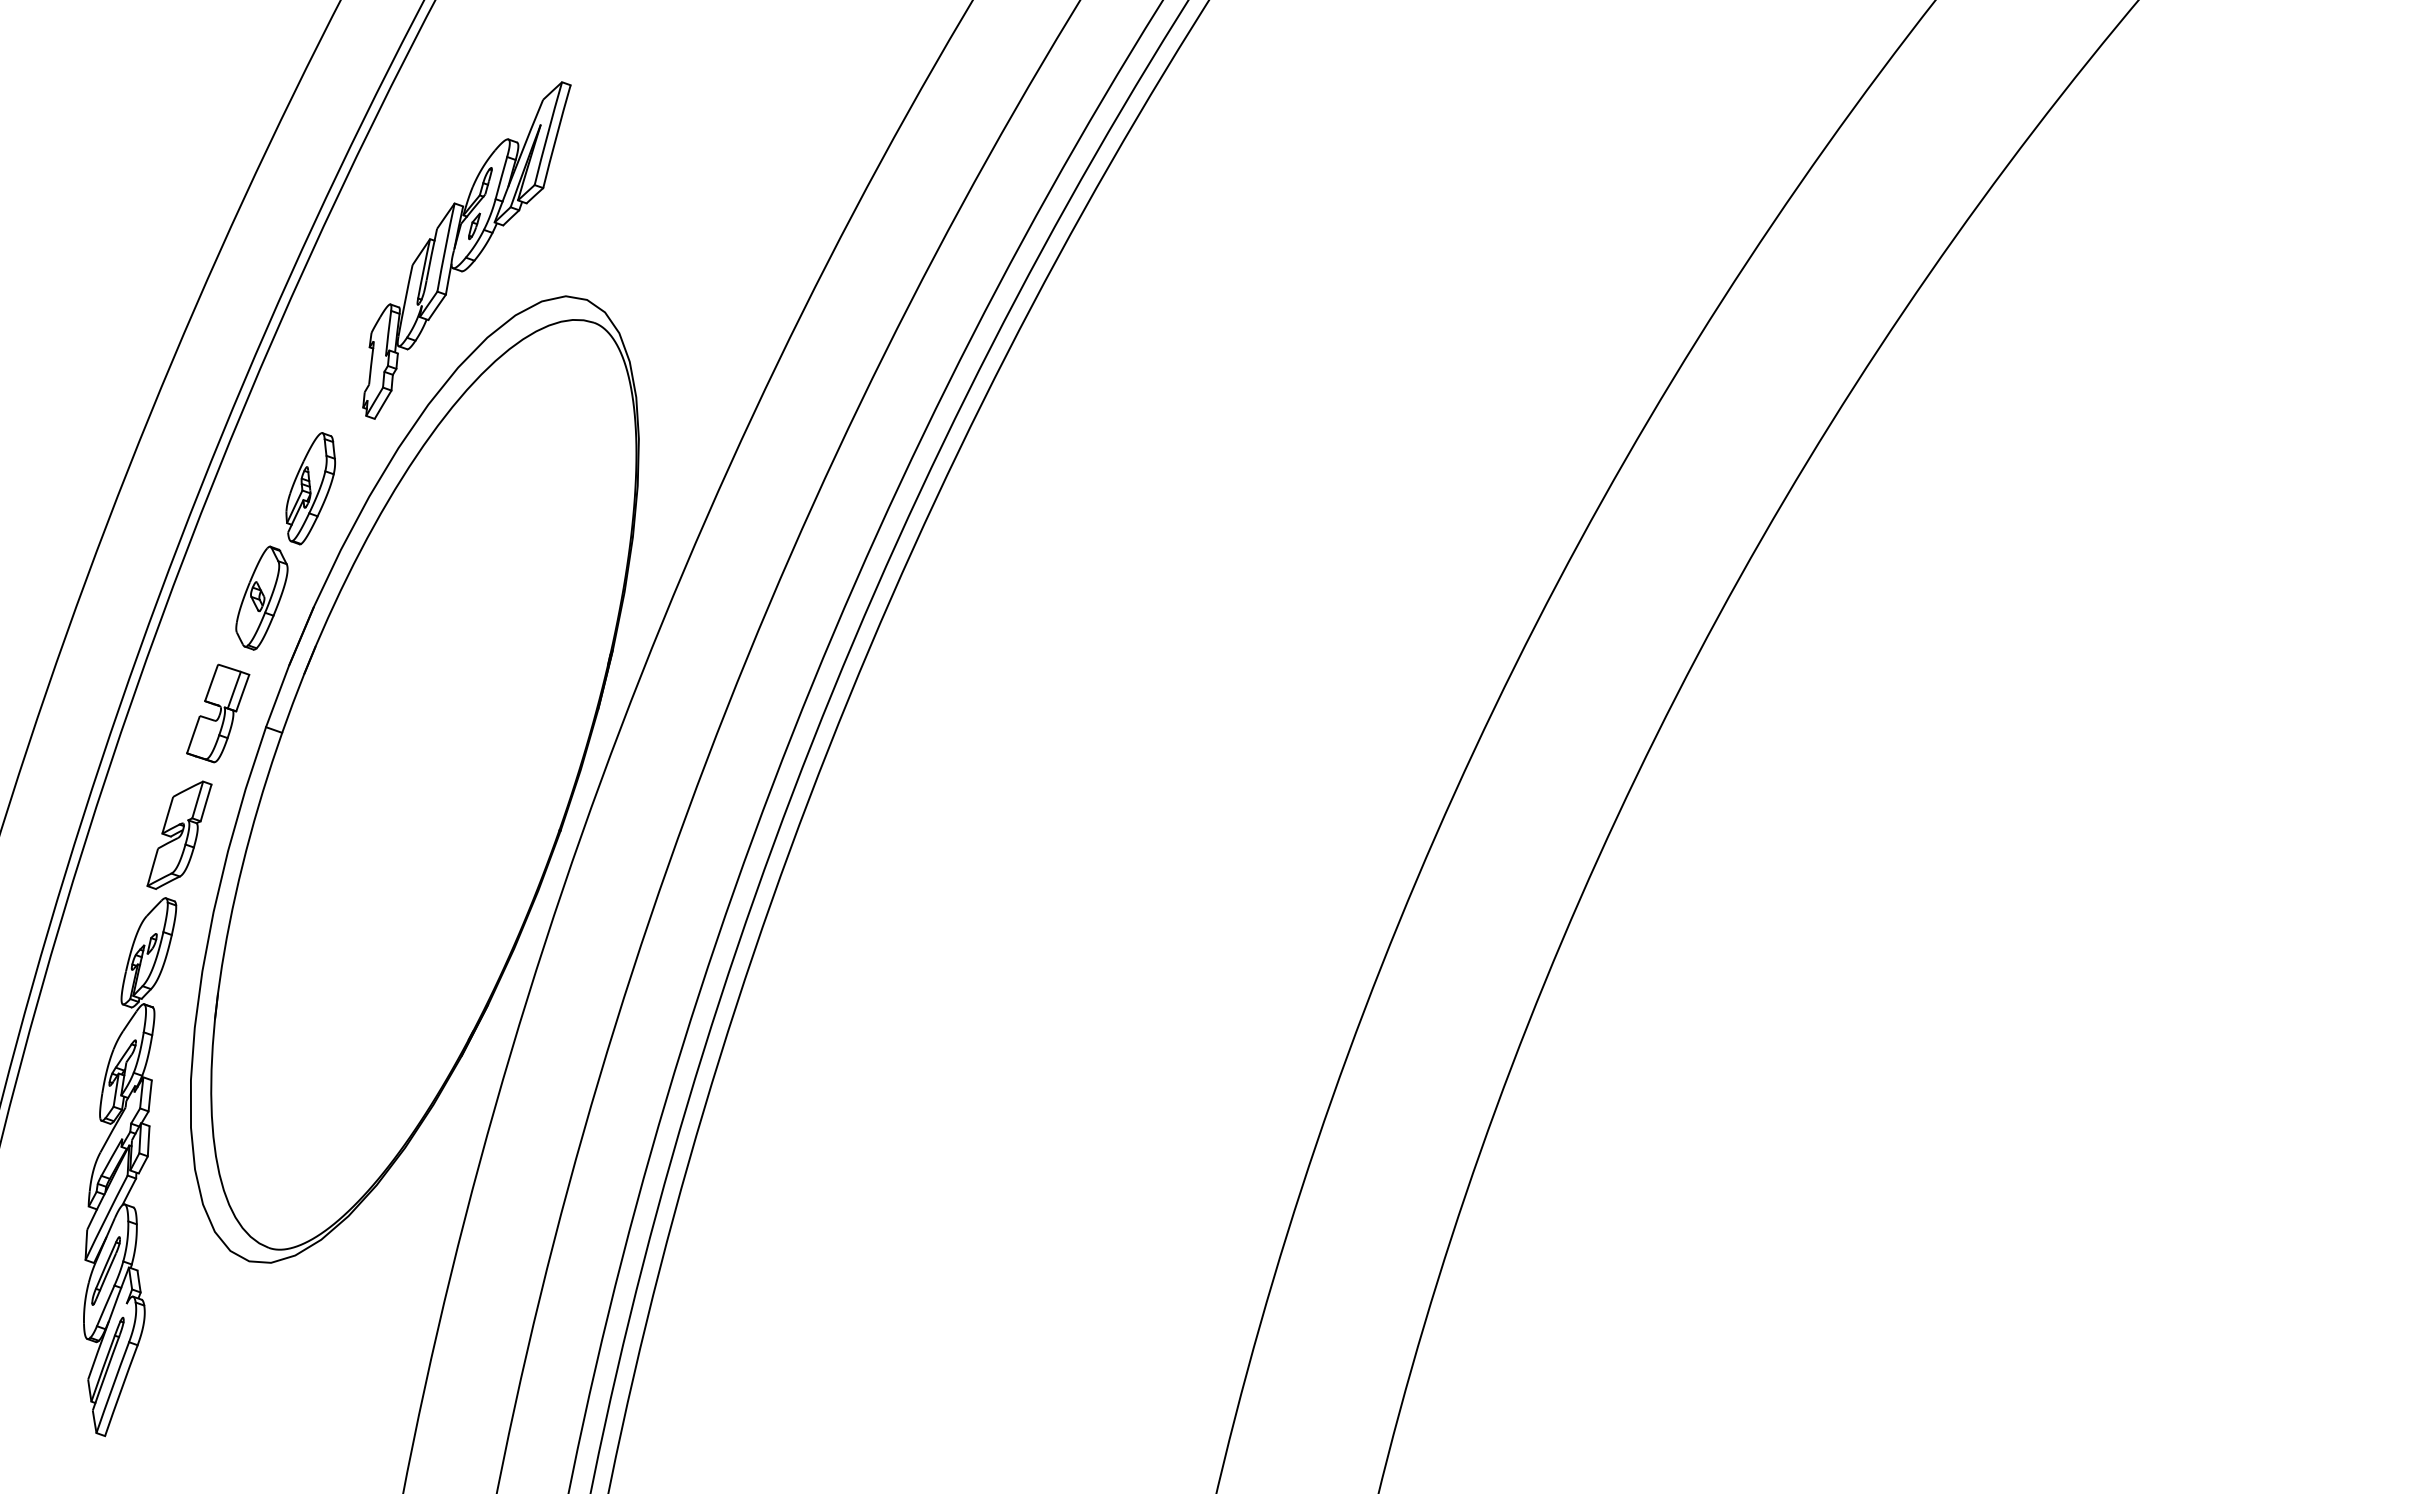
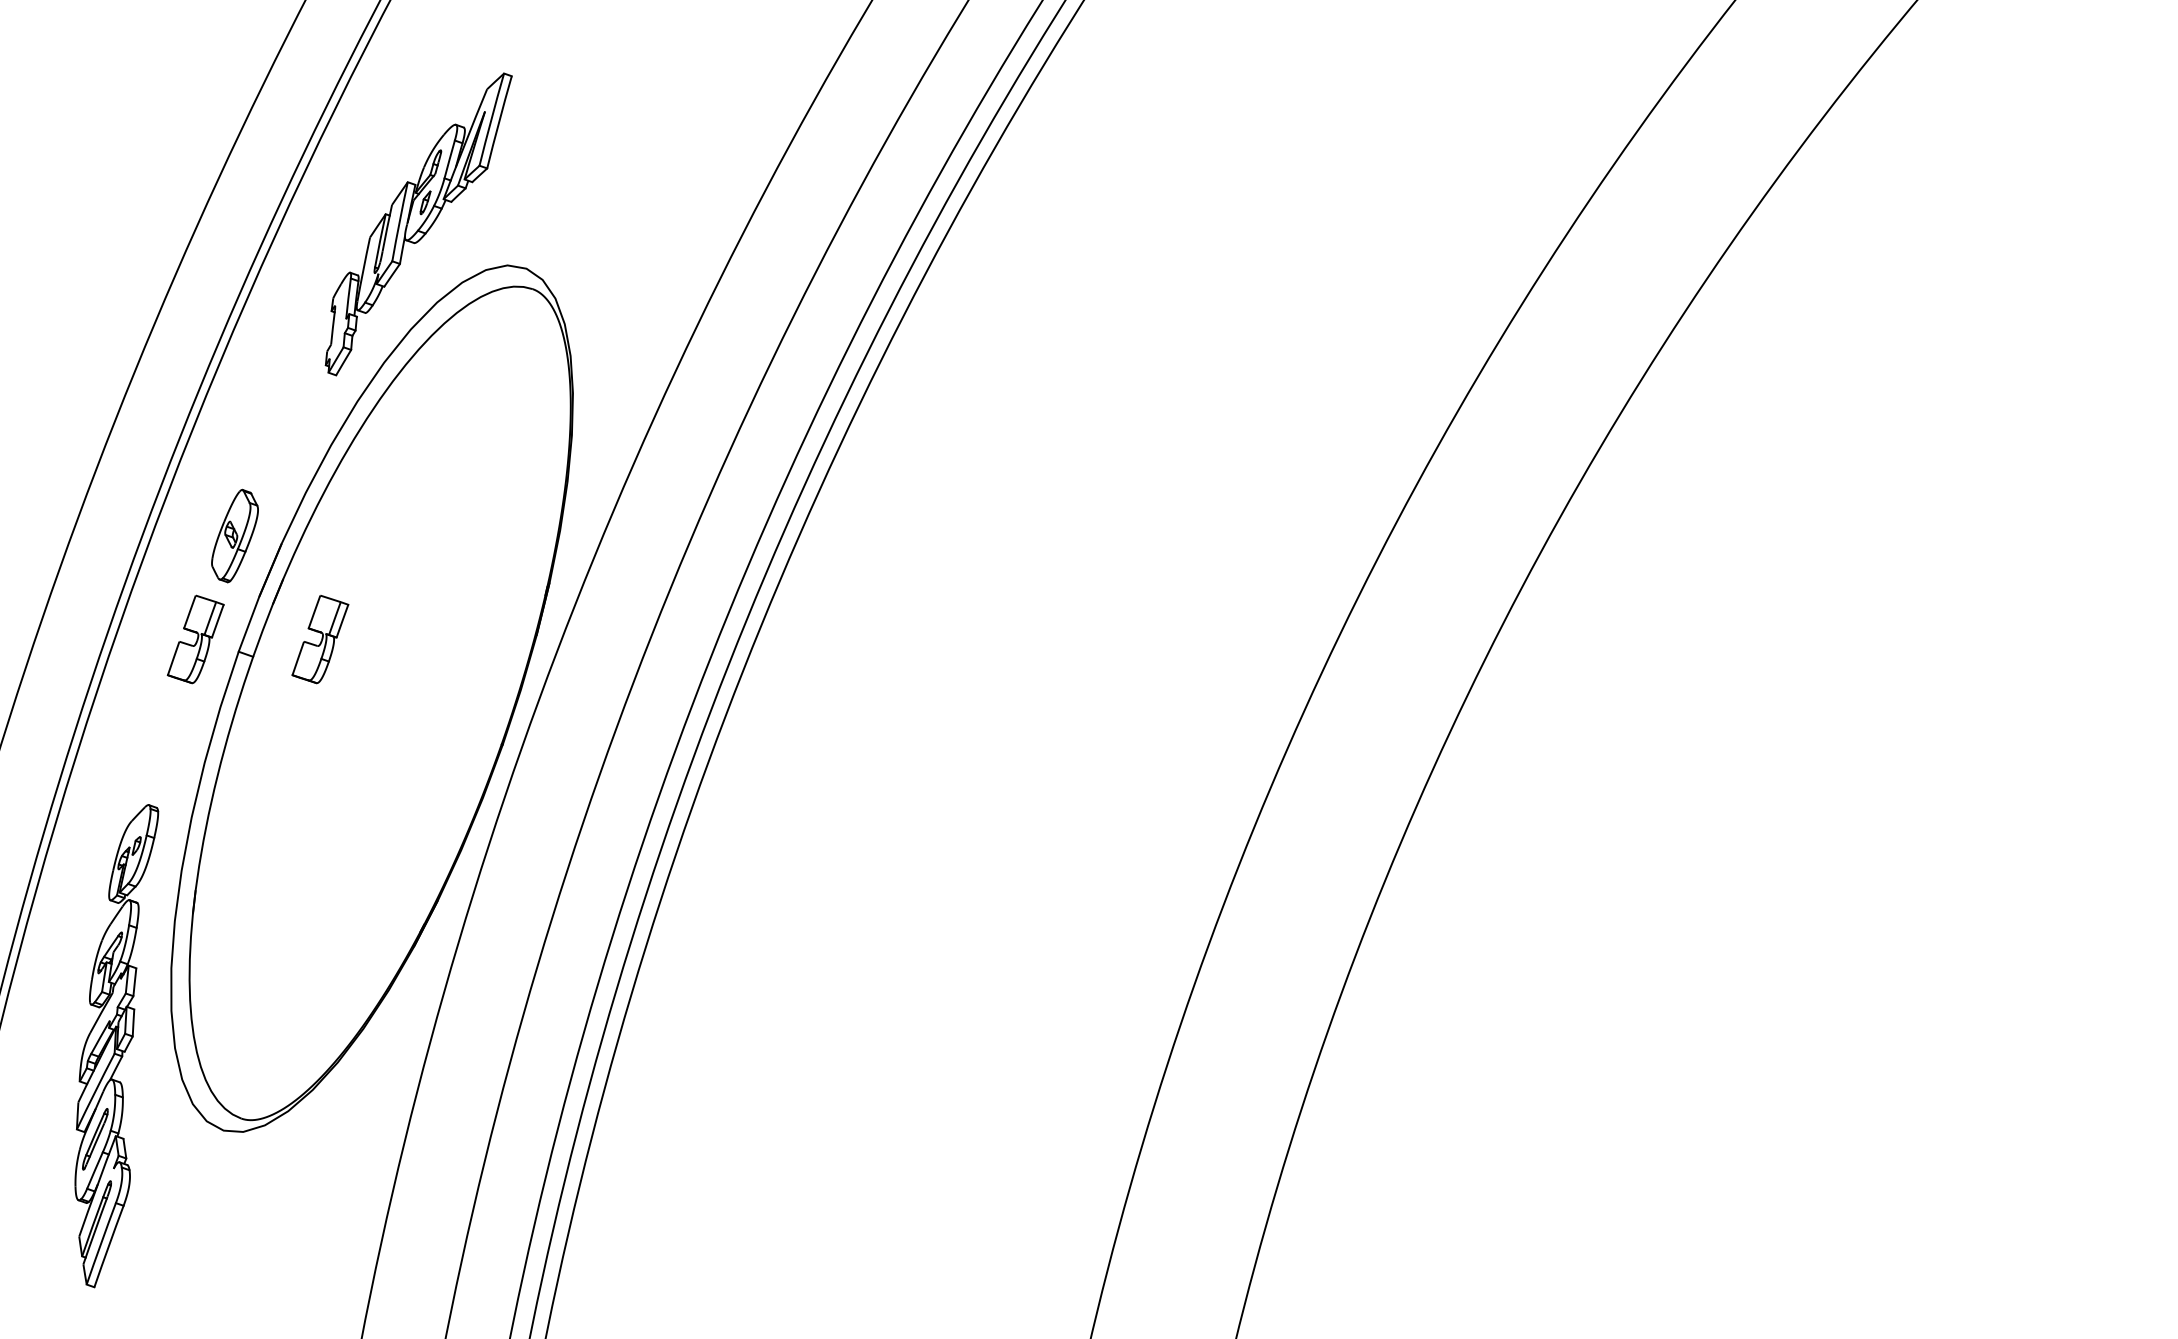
part: (310, 488) -> (278, 437), removed
part: (357, 713) -> (320, 639), added
part: (179, 834) -> (161, 747), removed

